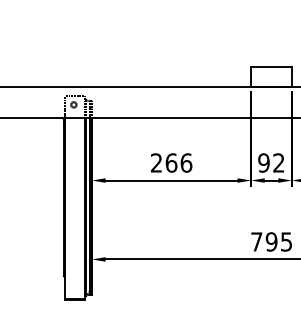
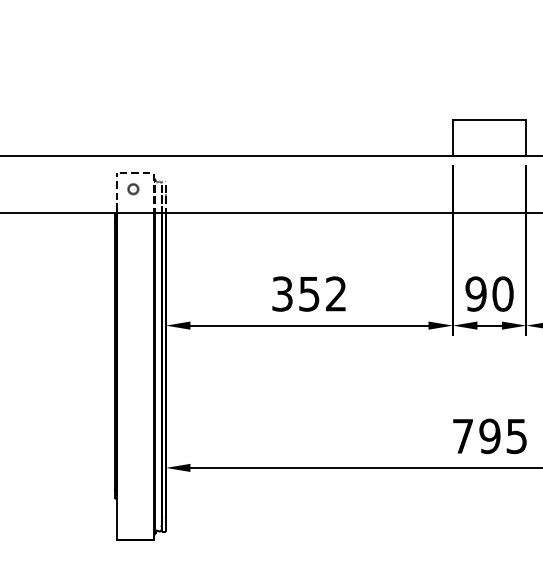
text: (171, 162) -> (309, 293), 266 -> 352
text: (278, 162) -> (502, 293), 92 -> 90

